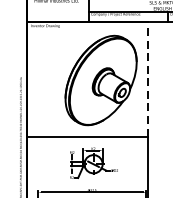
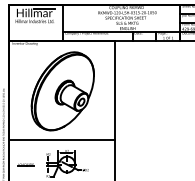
line: (147, 79) -> (114, 90), dashed -> solid
part: (100, 80) -> (62, 91), moved
line: (45, 162) -> (25, 163), added

